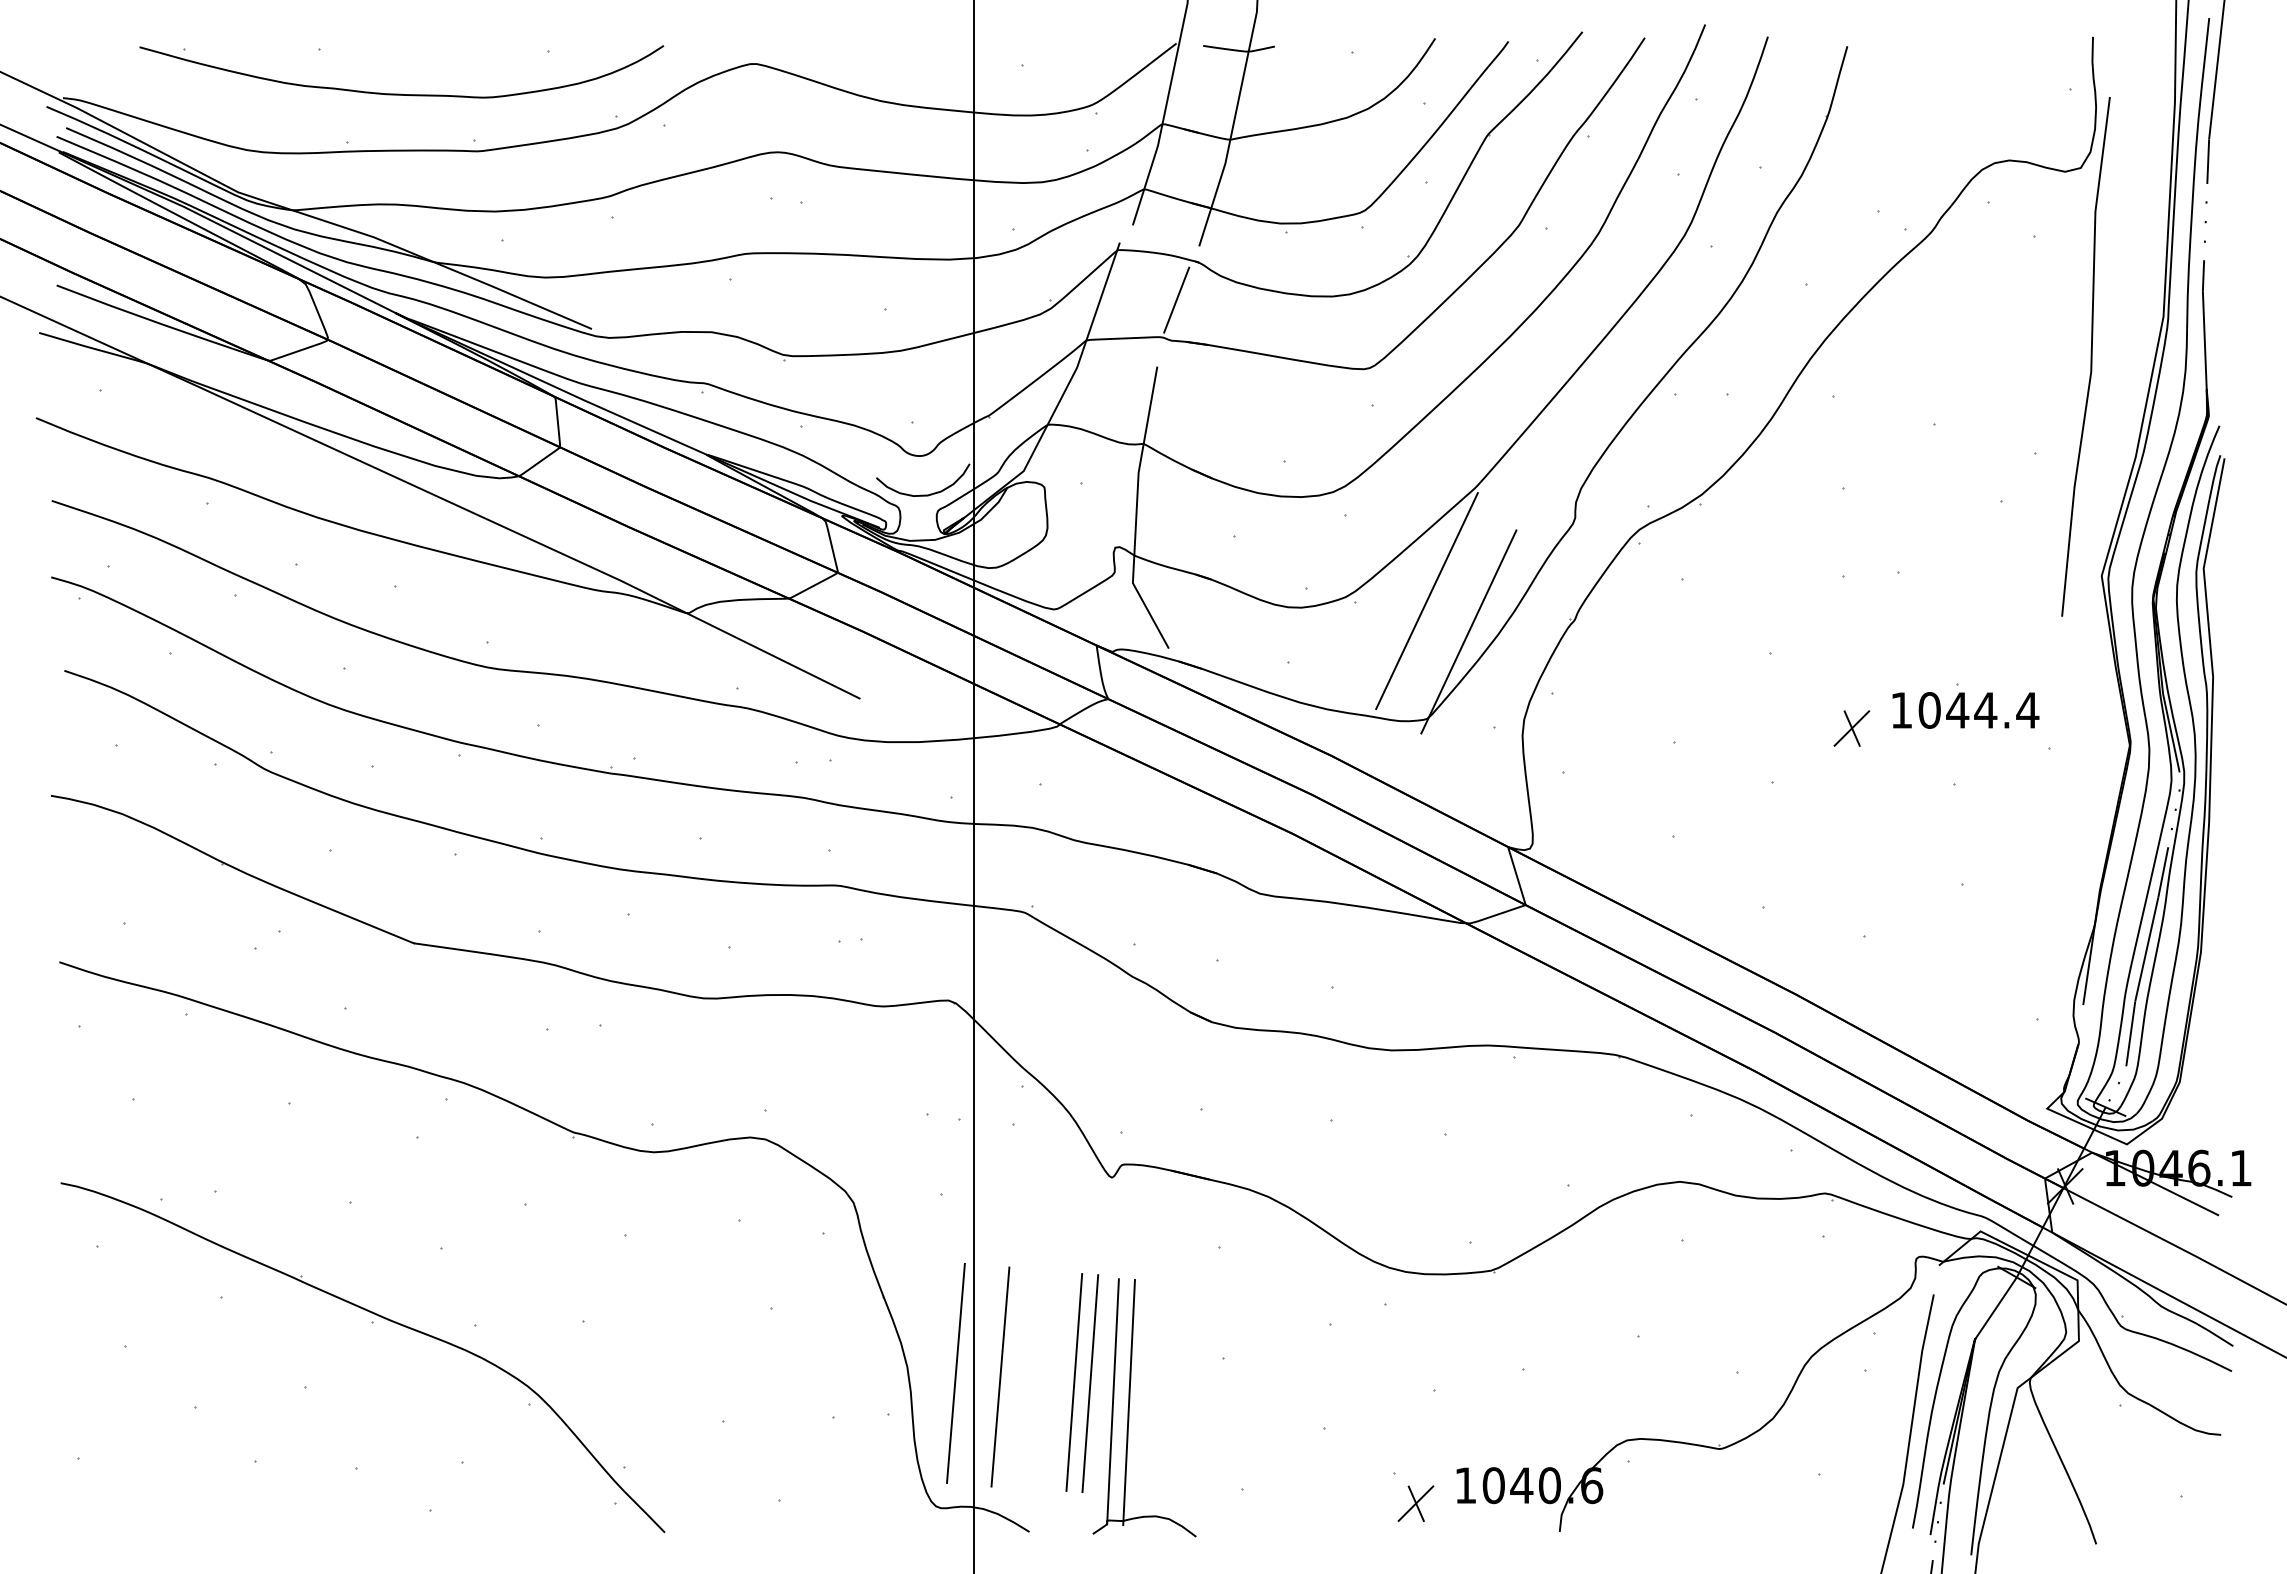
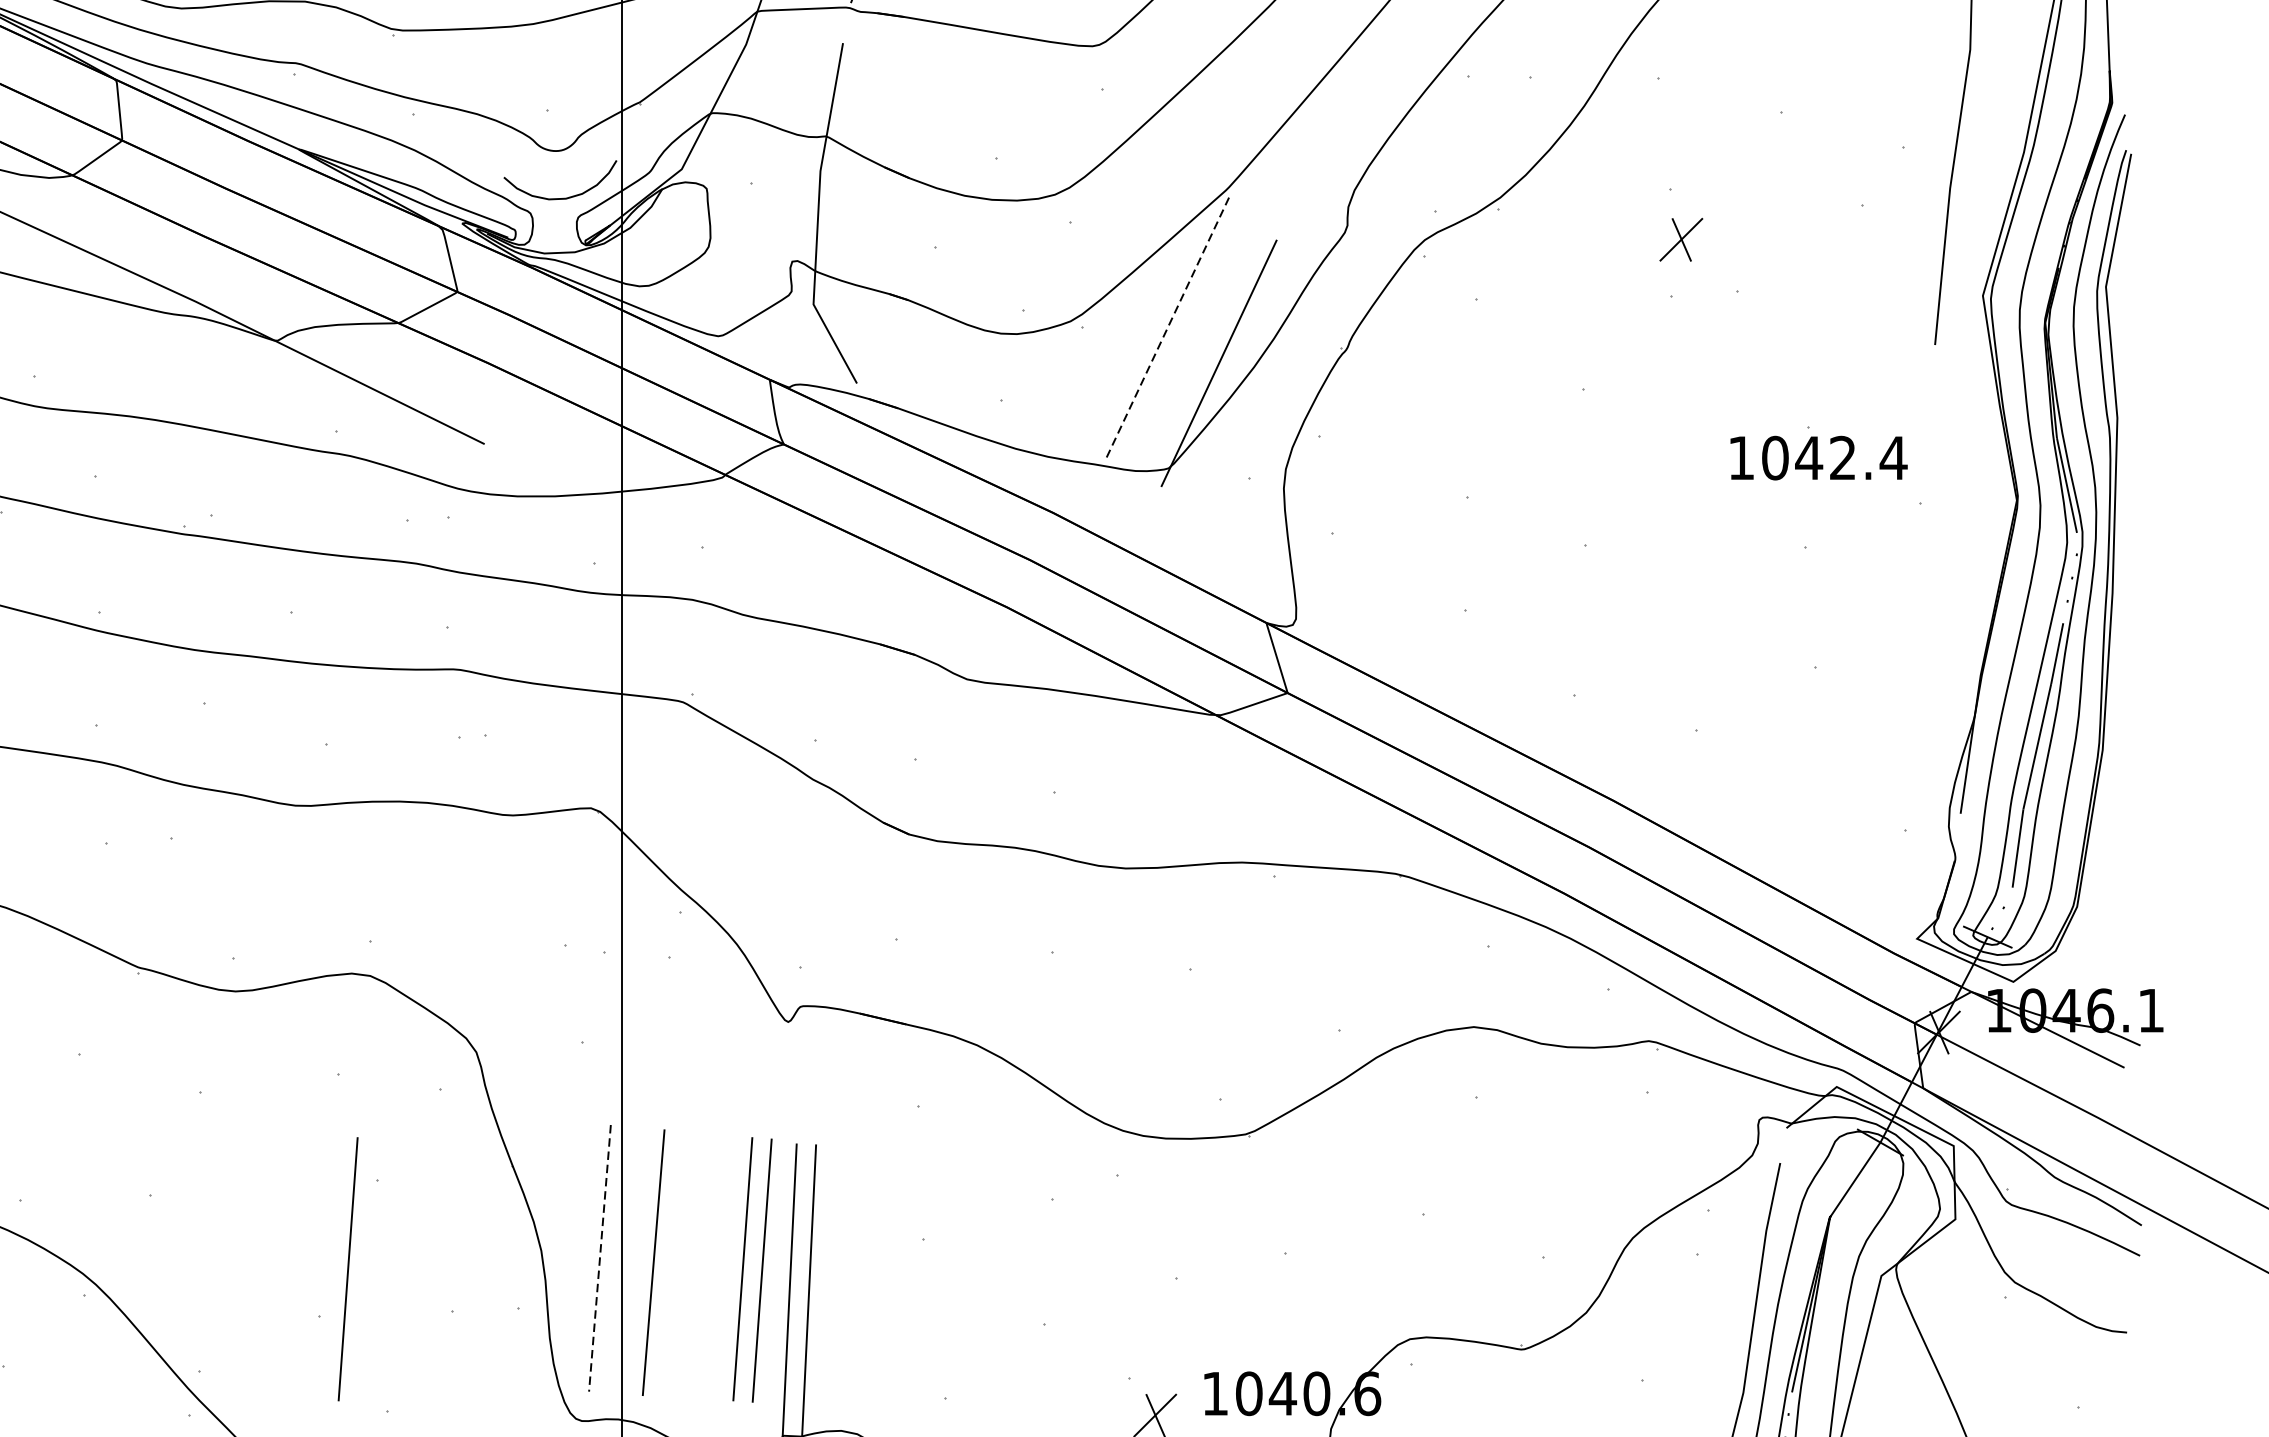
line: (1427, 600) -> (1169, 325), solid -> dashed
text: (1985, 710) -> (1842, 458), 1044.4 -> 1042.4
part: (1851, 728) -> (1680, 239), moved
line: (955, 1373) -> (599, 1258), solid -> dashed
line: (747, 1382) -> (348, 1269), added

